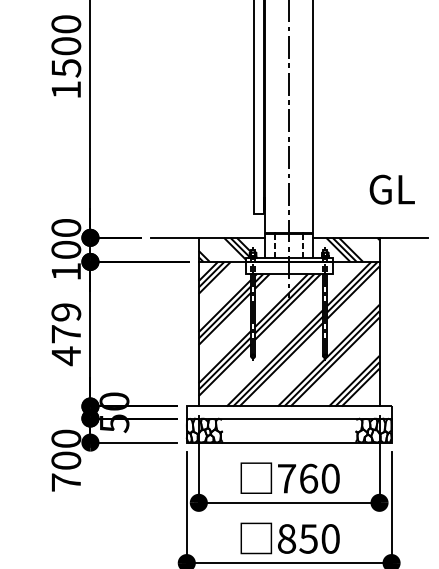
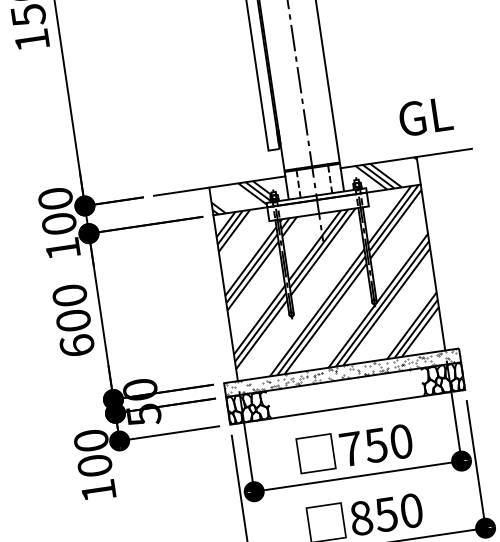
text: (391, 189) -> (424, 116), moved
text: (66, 334) -> (73, 320), 479 -> 600
hatch: (289, 412) -> (342, 372), added
text: (308, 478) -> (375, 445), 760 -> 750
text: (65, 482) -> (97, 490), 700 -> 100

